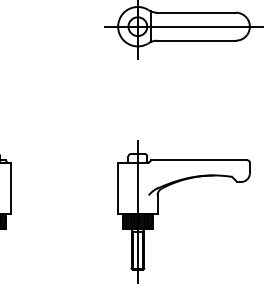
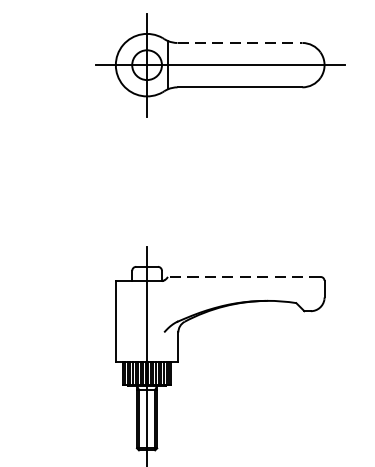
line: (196, 12) -> (239, 42), solid -> dashed
line: (198, 160) -> (243, 277), solid -> dashed

